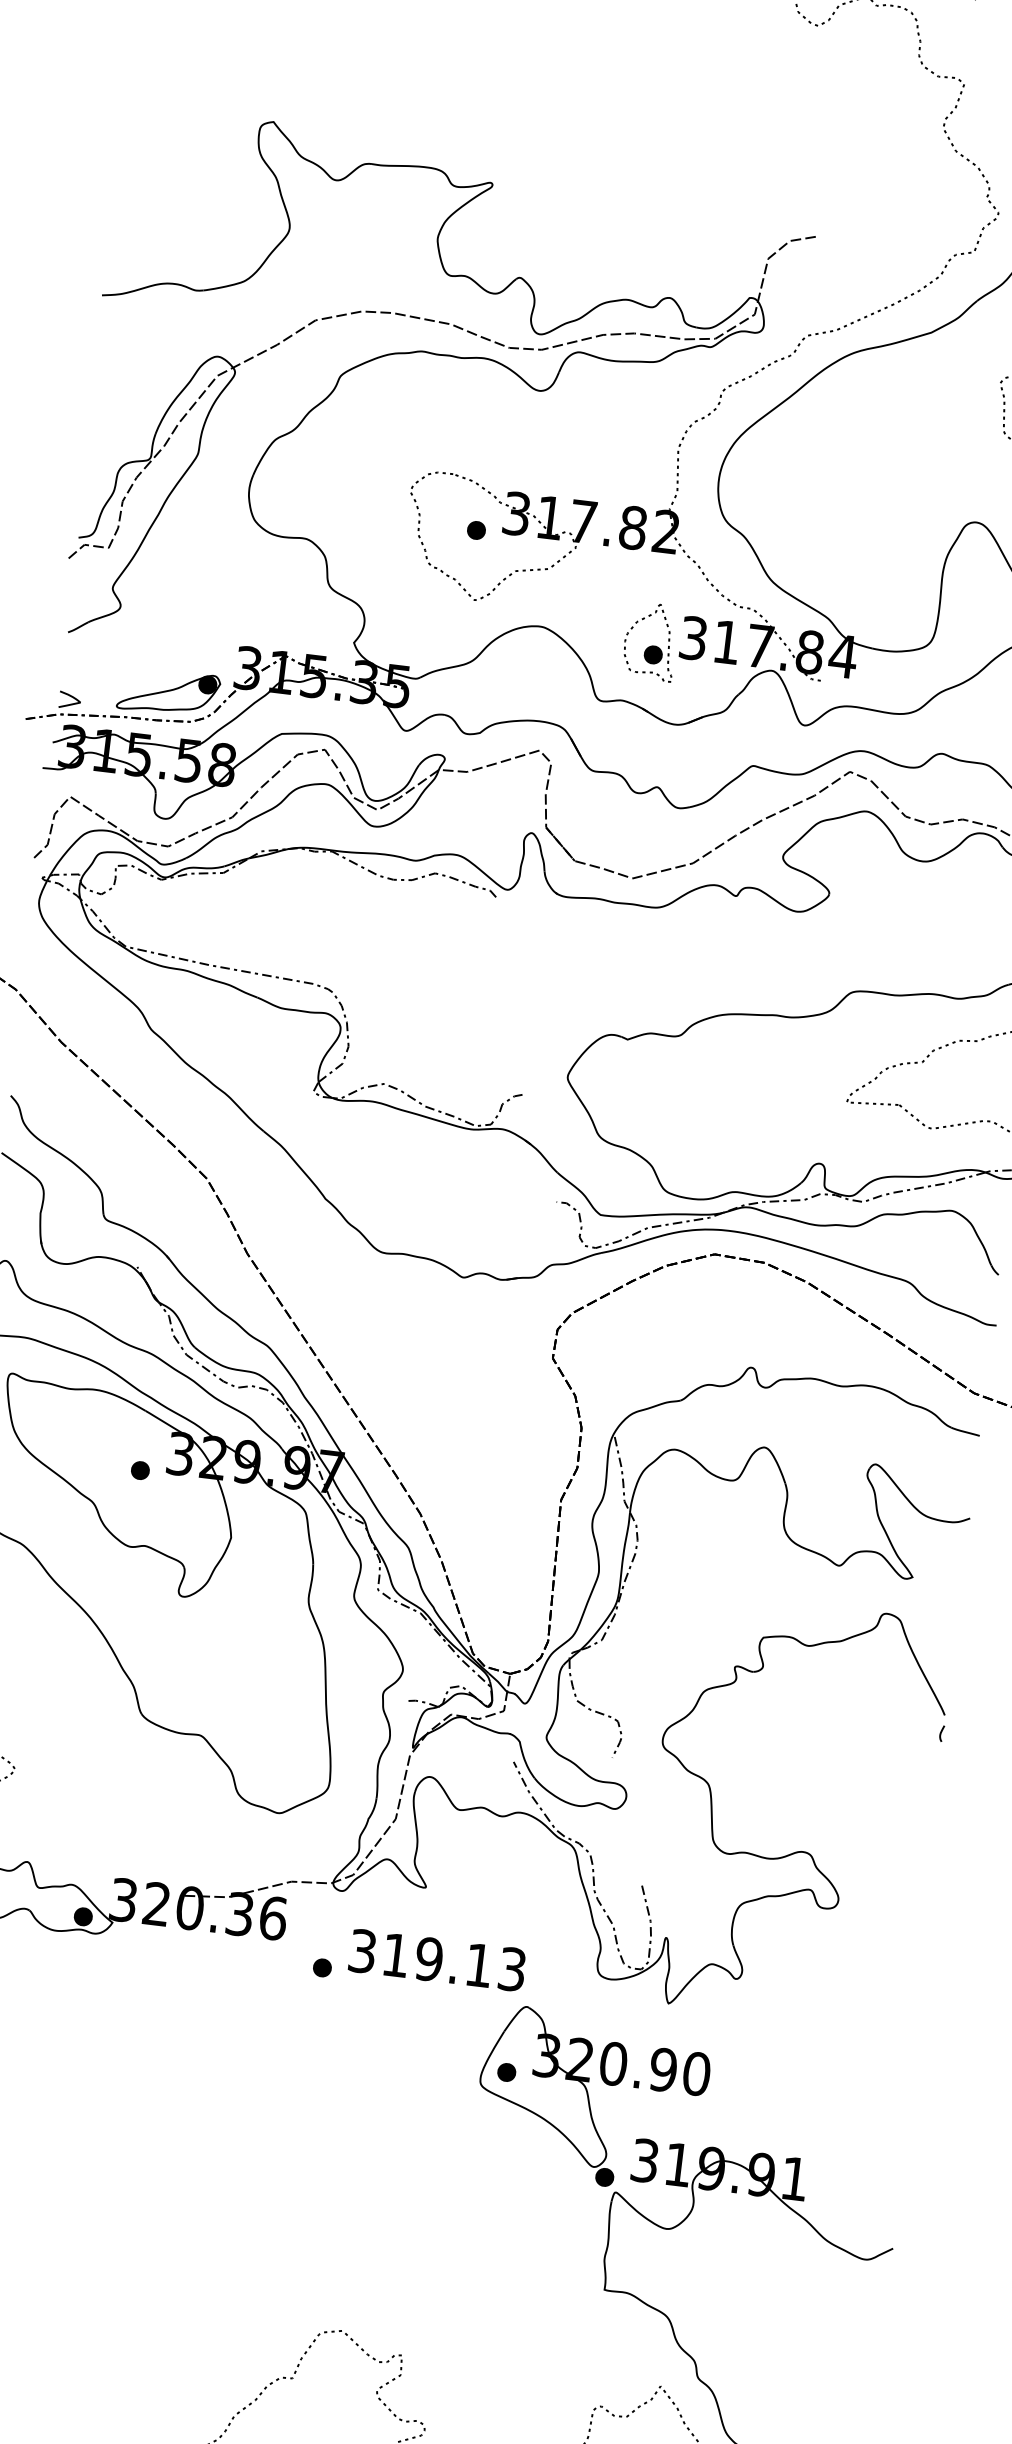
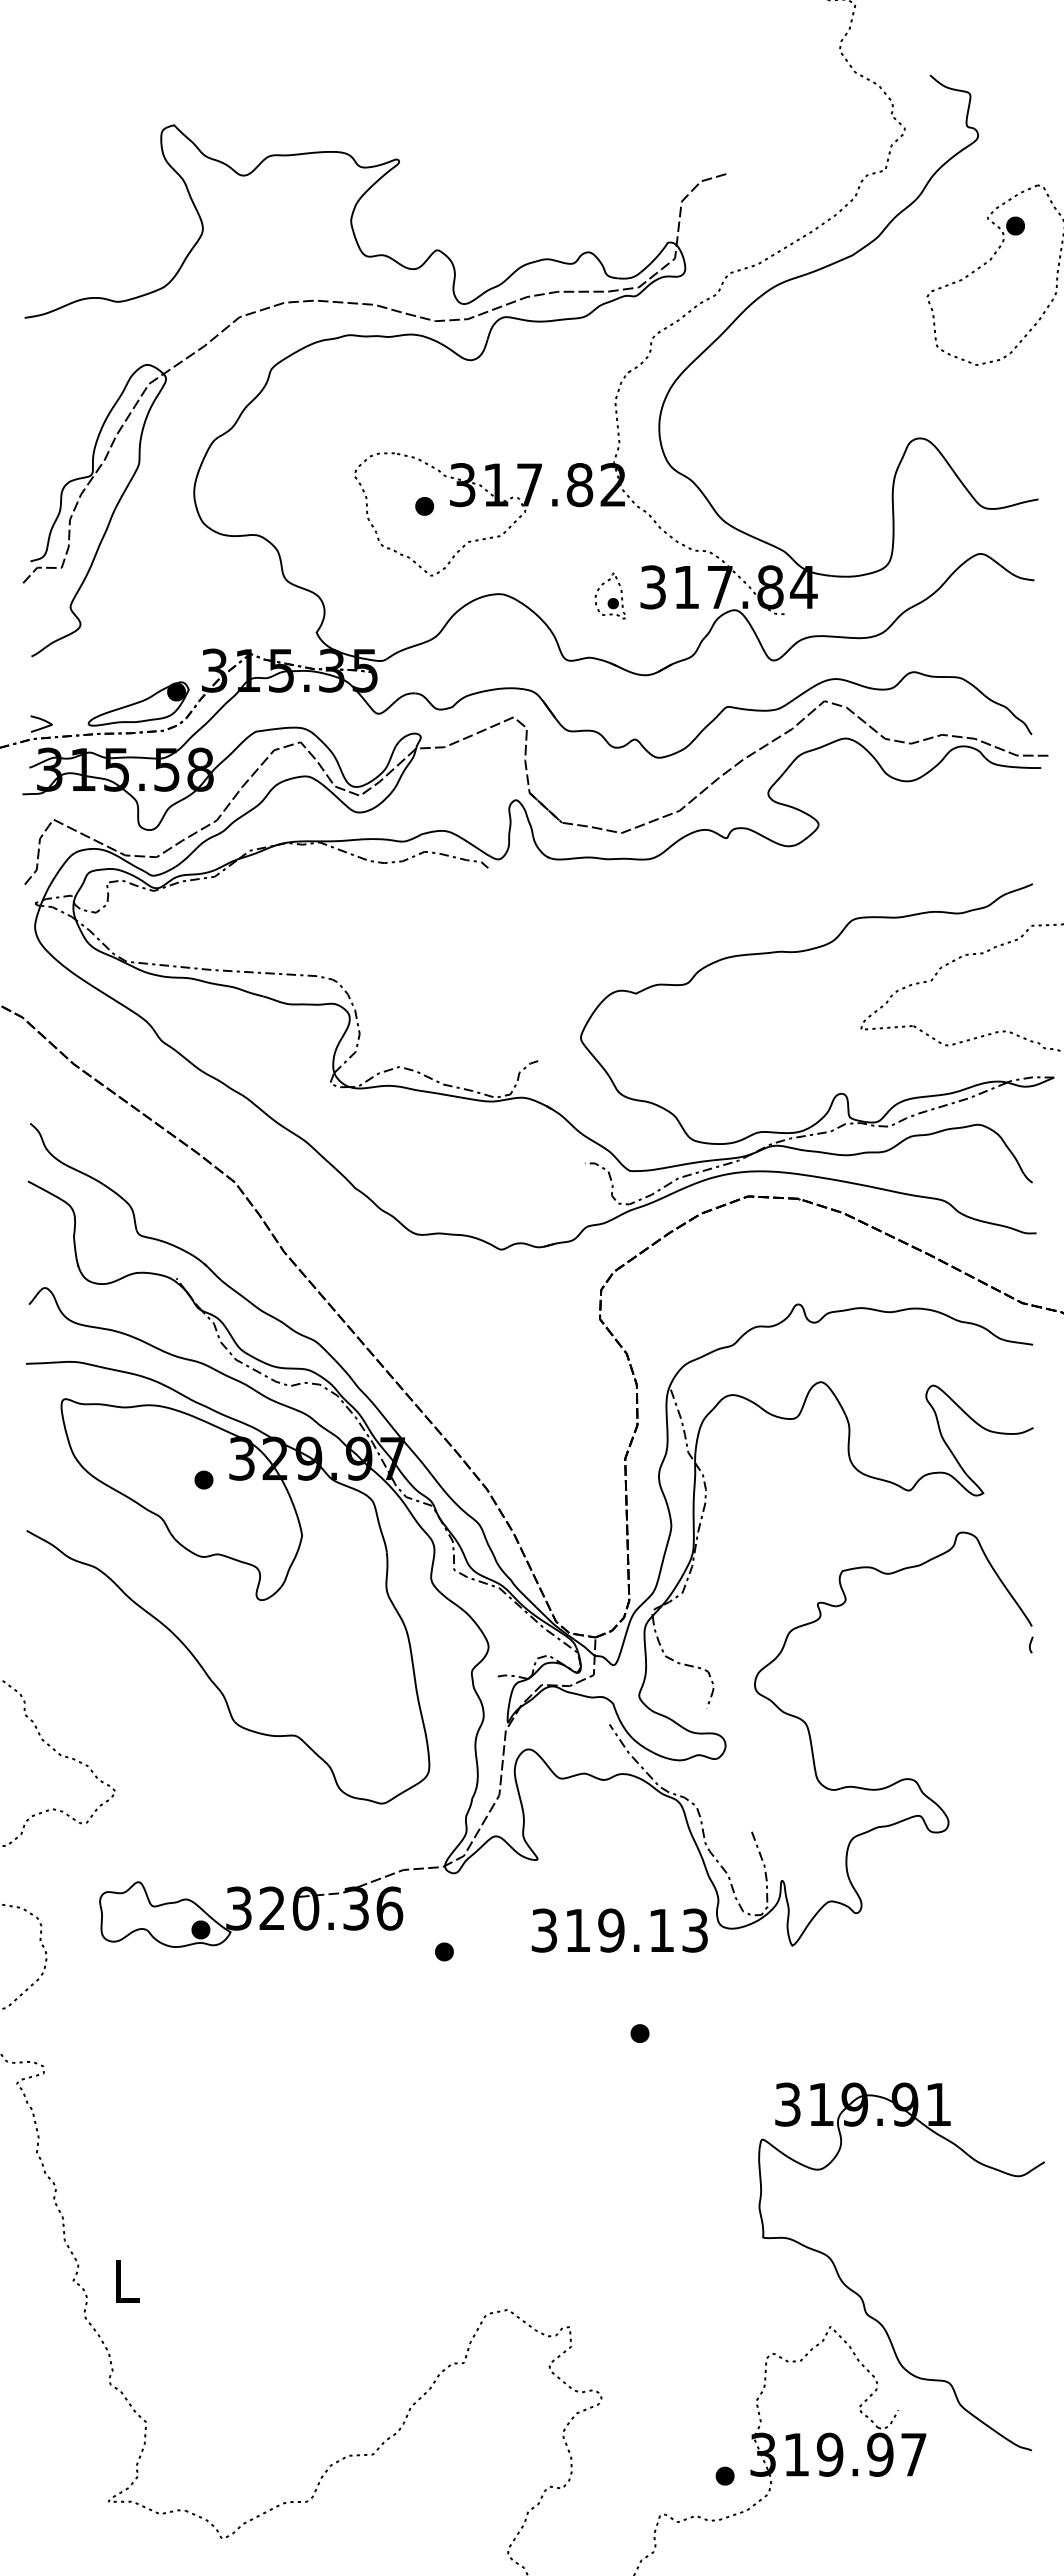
part: (650, 641) -> (610, 595), size x0.6
text: (437, 1960) -> (619, 1930), moved
part: (591, 2099) -> (727, 2050), removed

